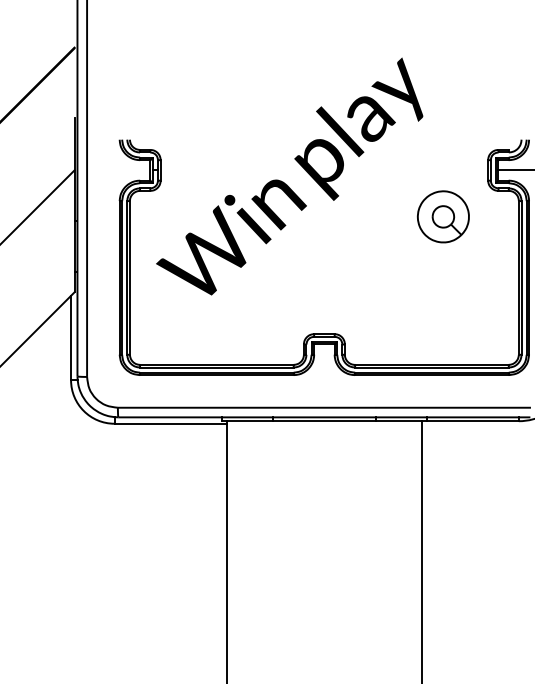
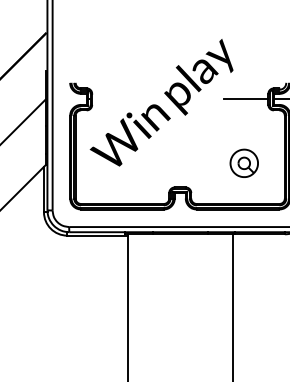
line: (447, 170) -> (246, 99), added
part: (441, 215) -> (243, 162), moved

